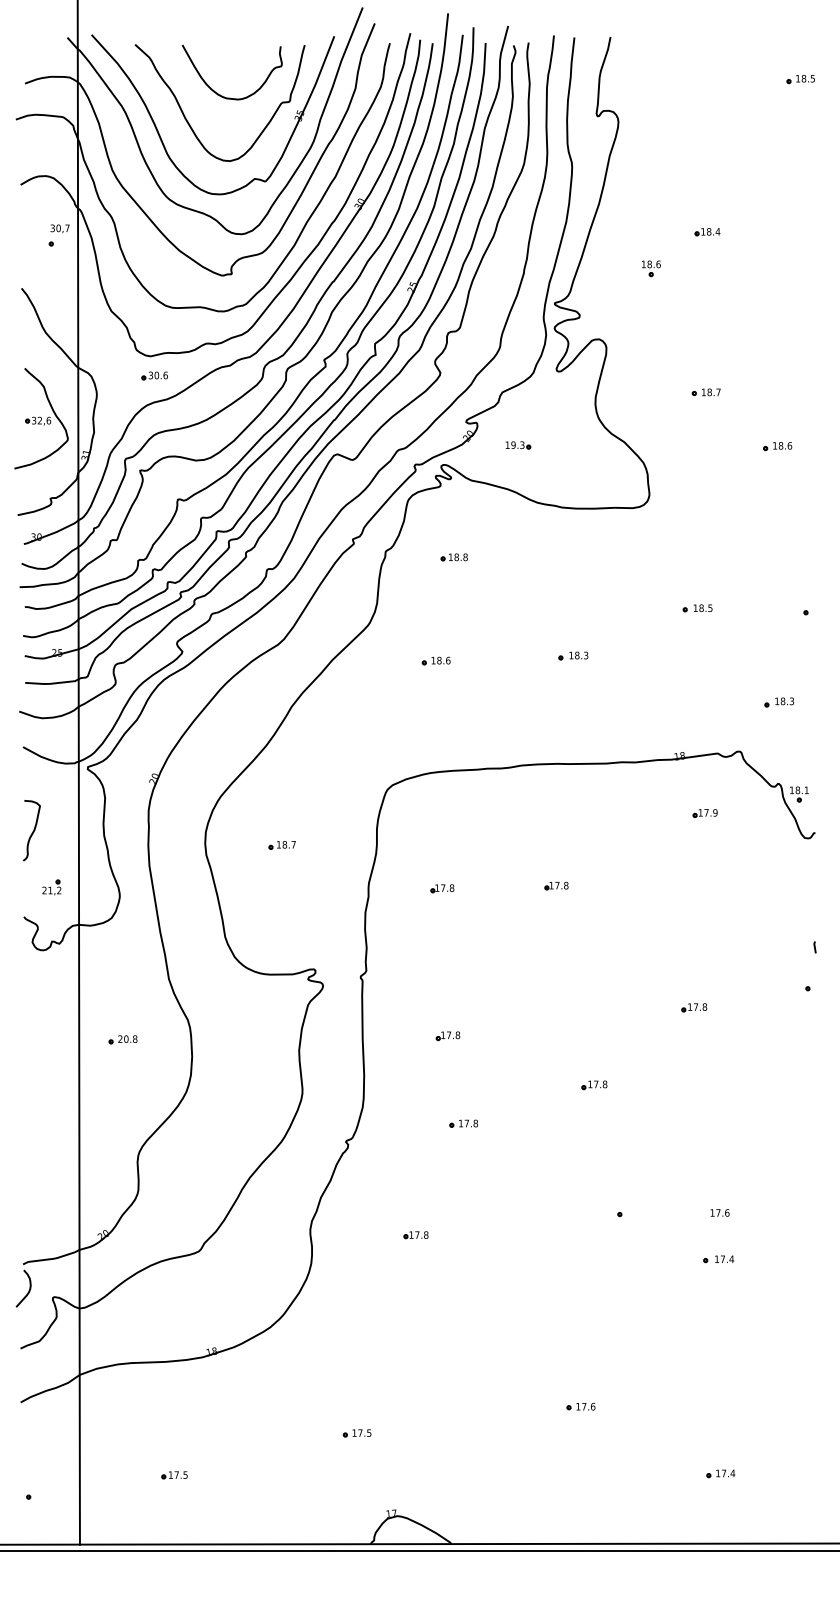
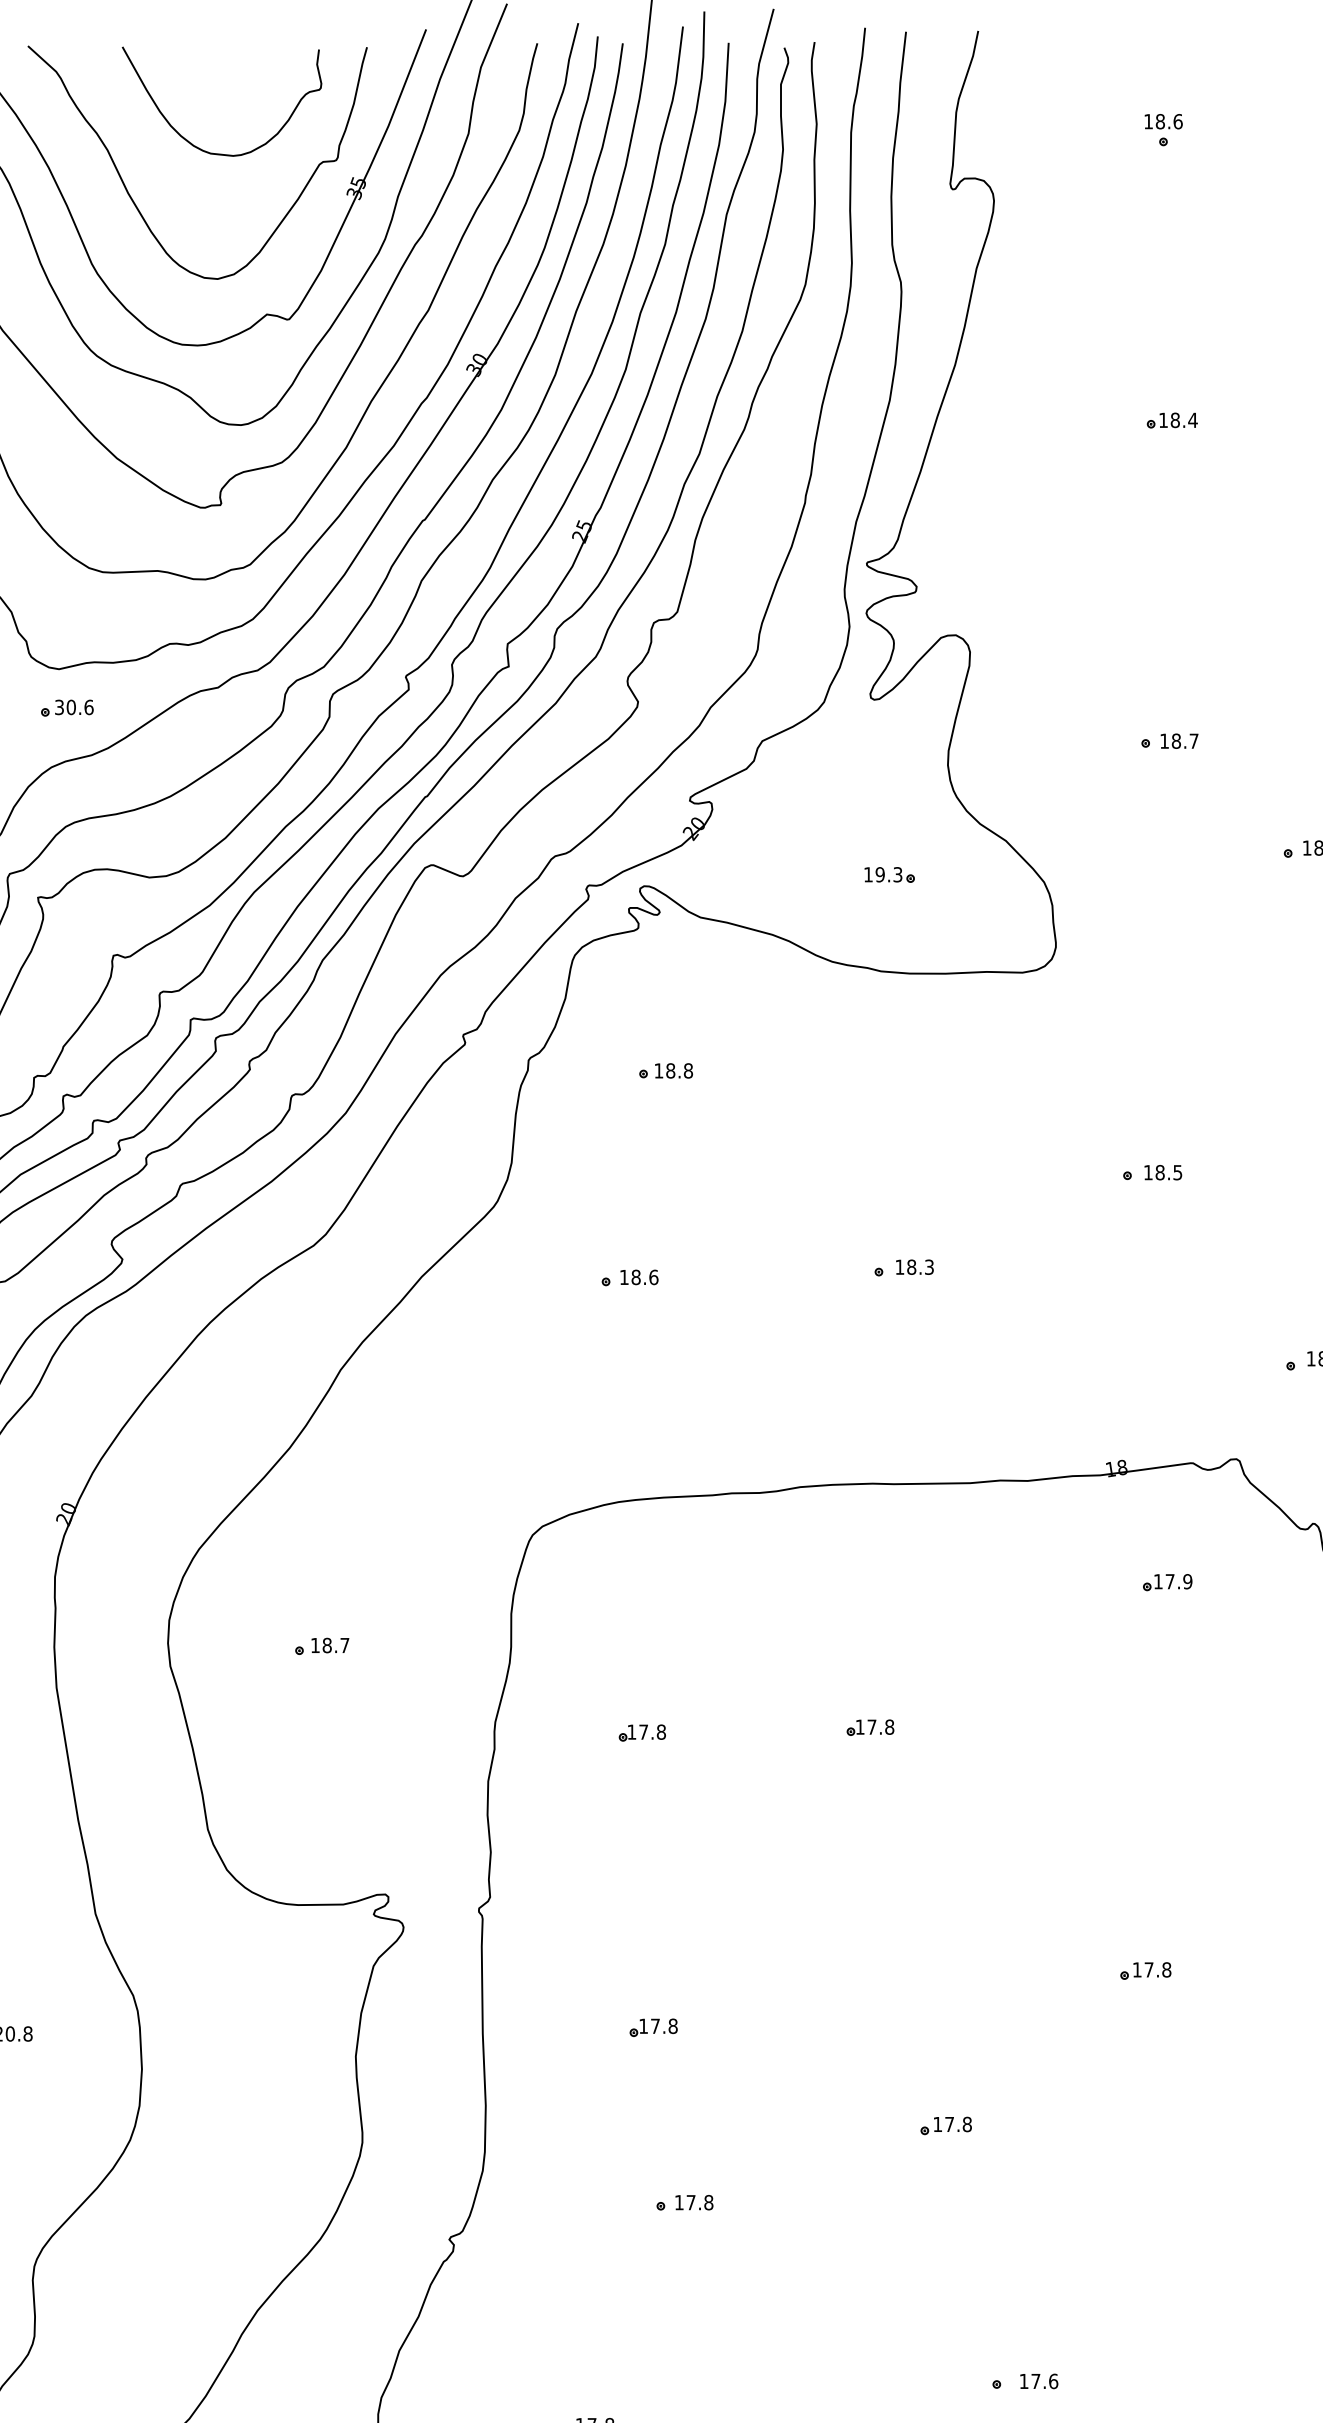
part: (651, 268) -> (1163, 129), moved
part: (518, 445) -> (890, 875), moved
text: (719, 1212) -> (1038, 2380), moved

